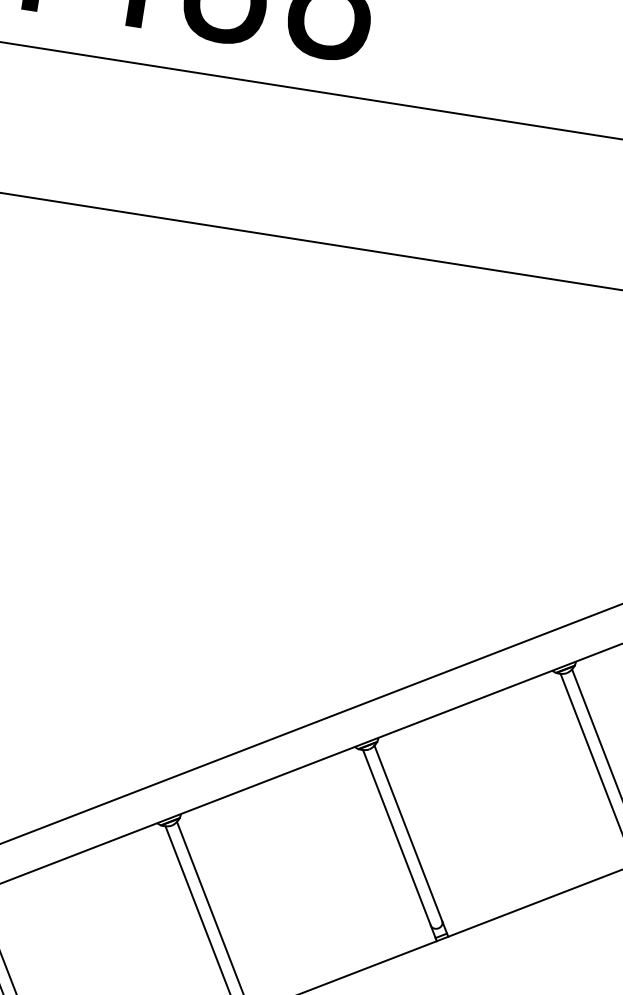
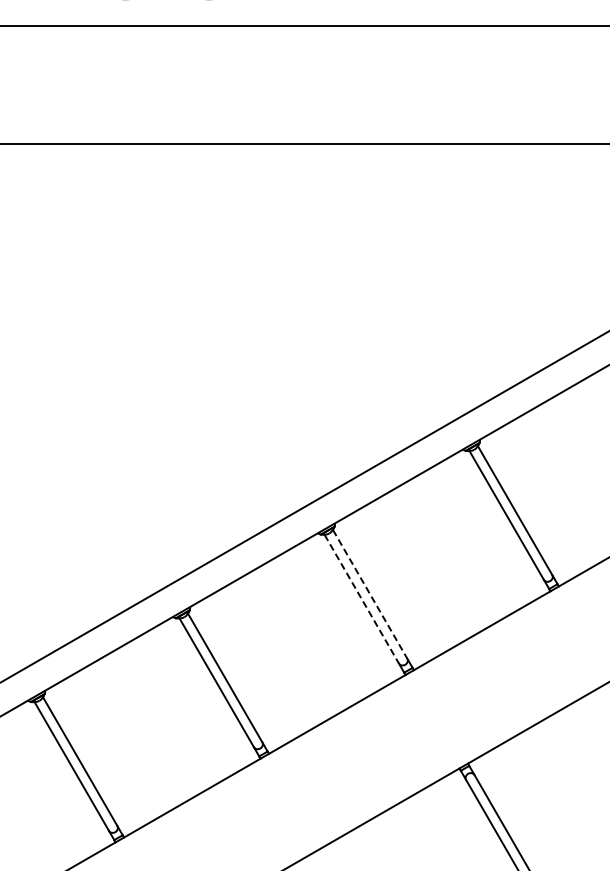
line: (408, 833) -> (370, 594), solid -> dashed
line: (397, 838) -> (362, 599), solid -> dashed

